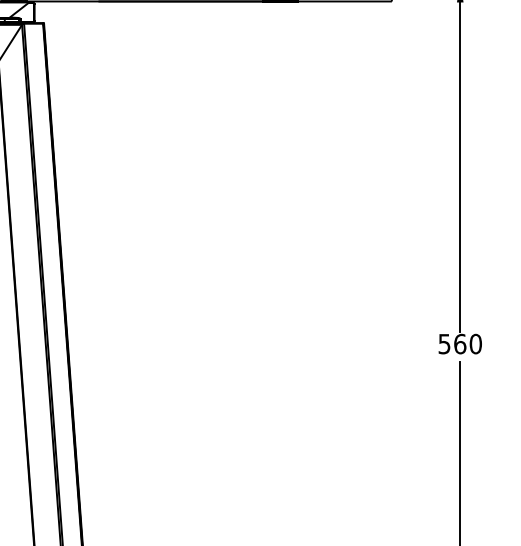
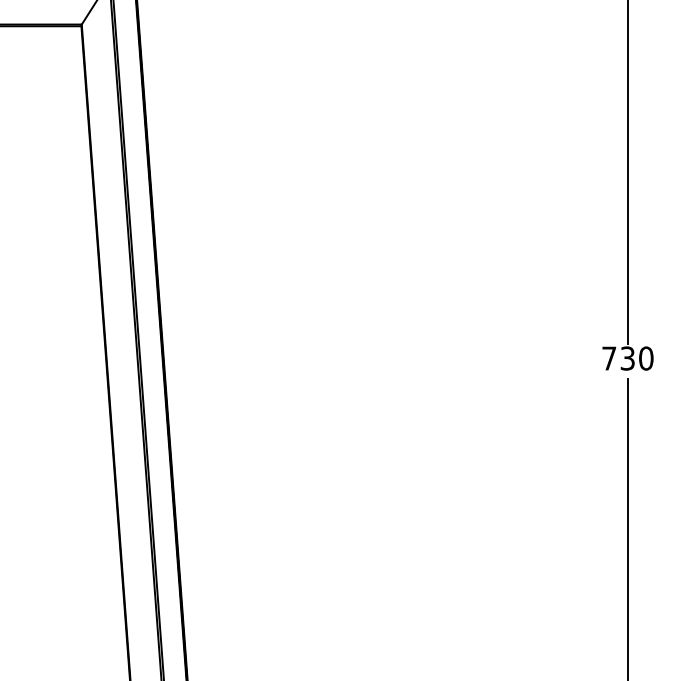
text: (452, 344) -> (618, 358), 560 -> 730

